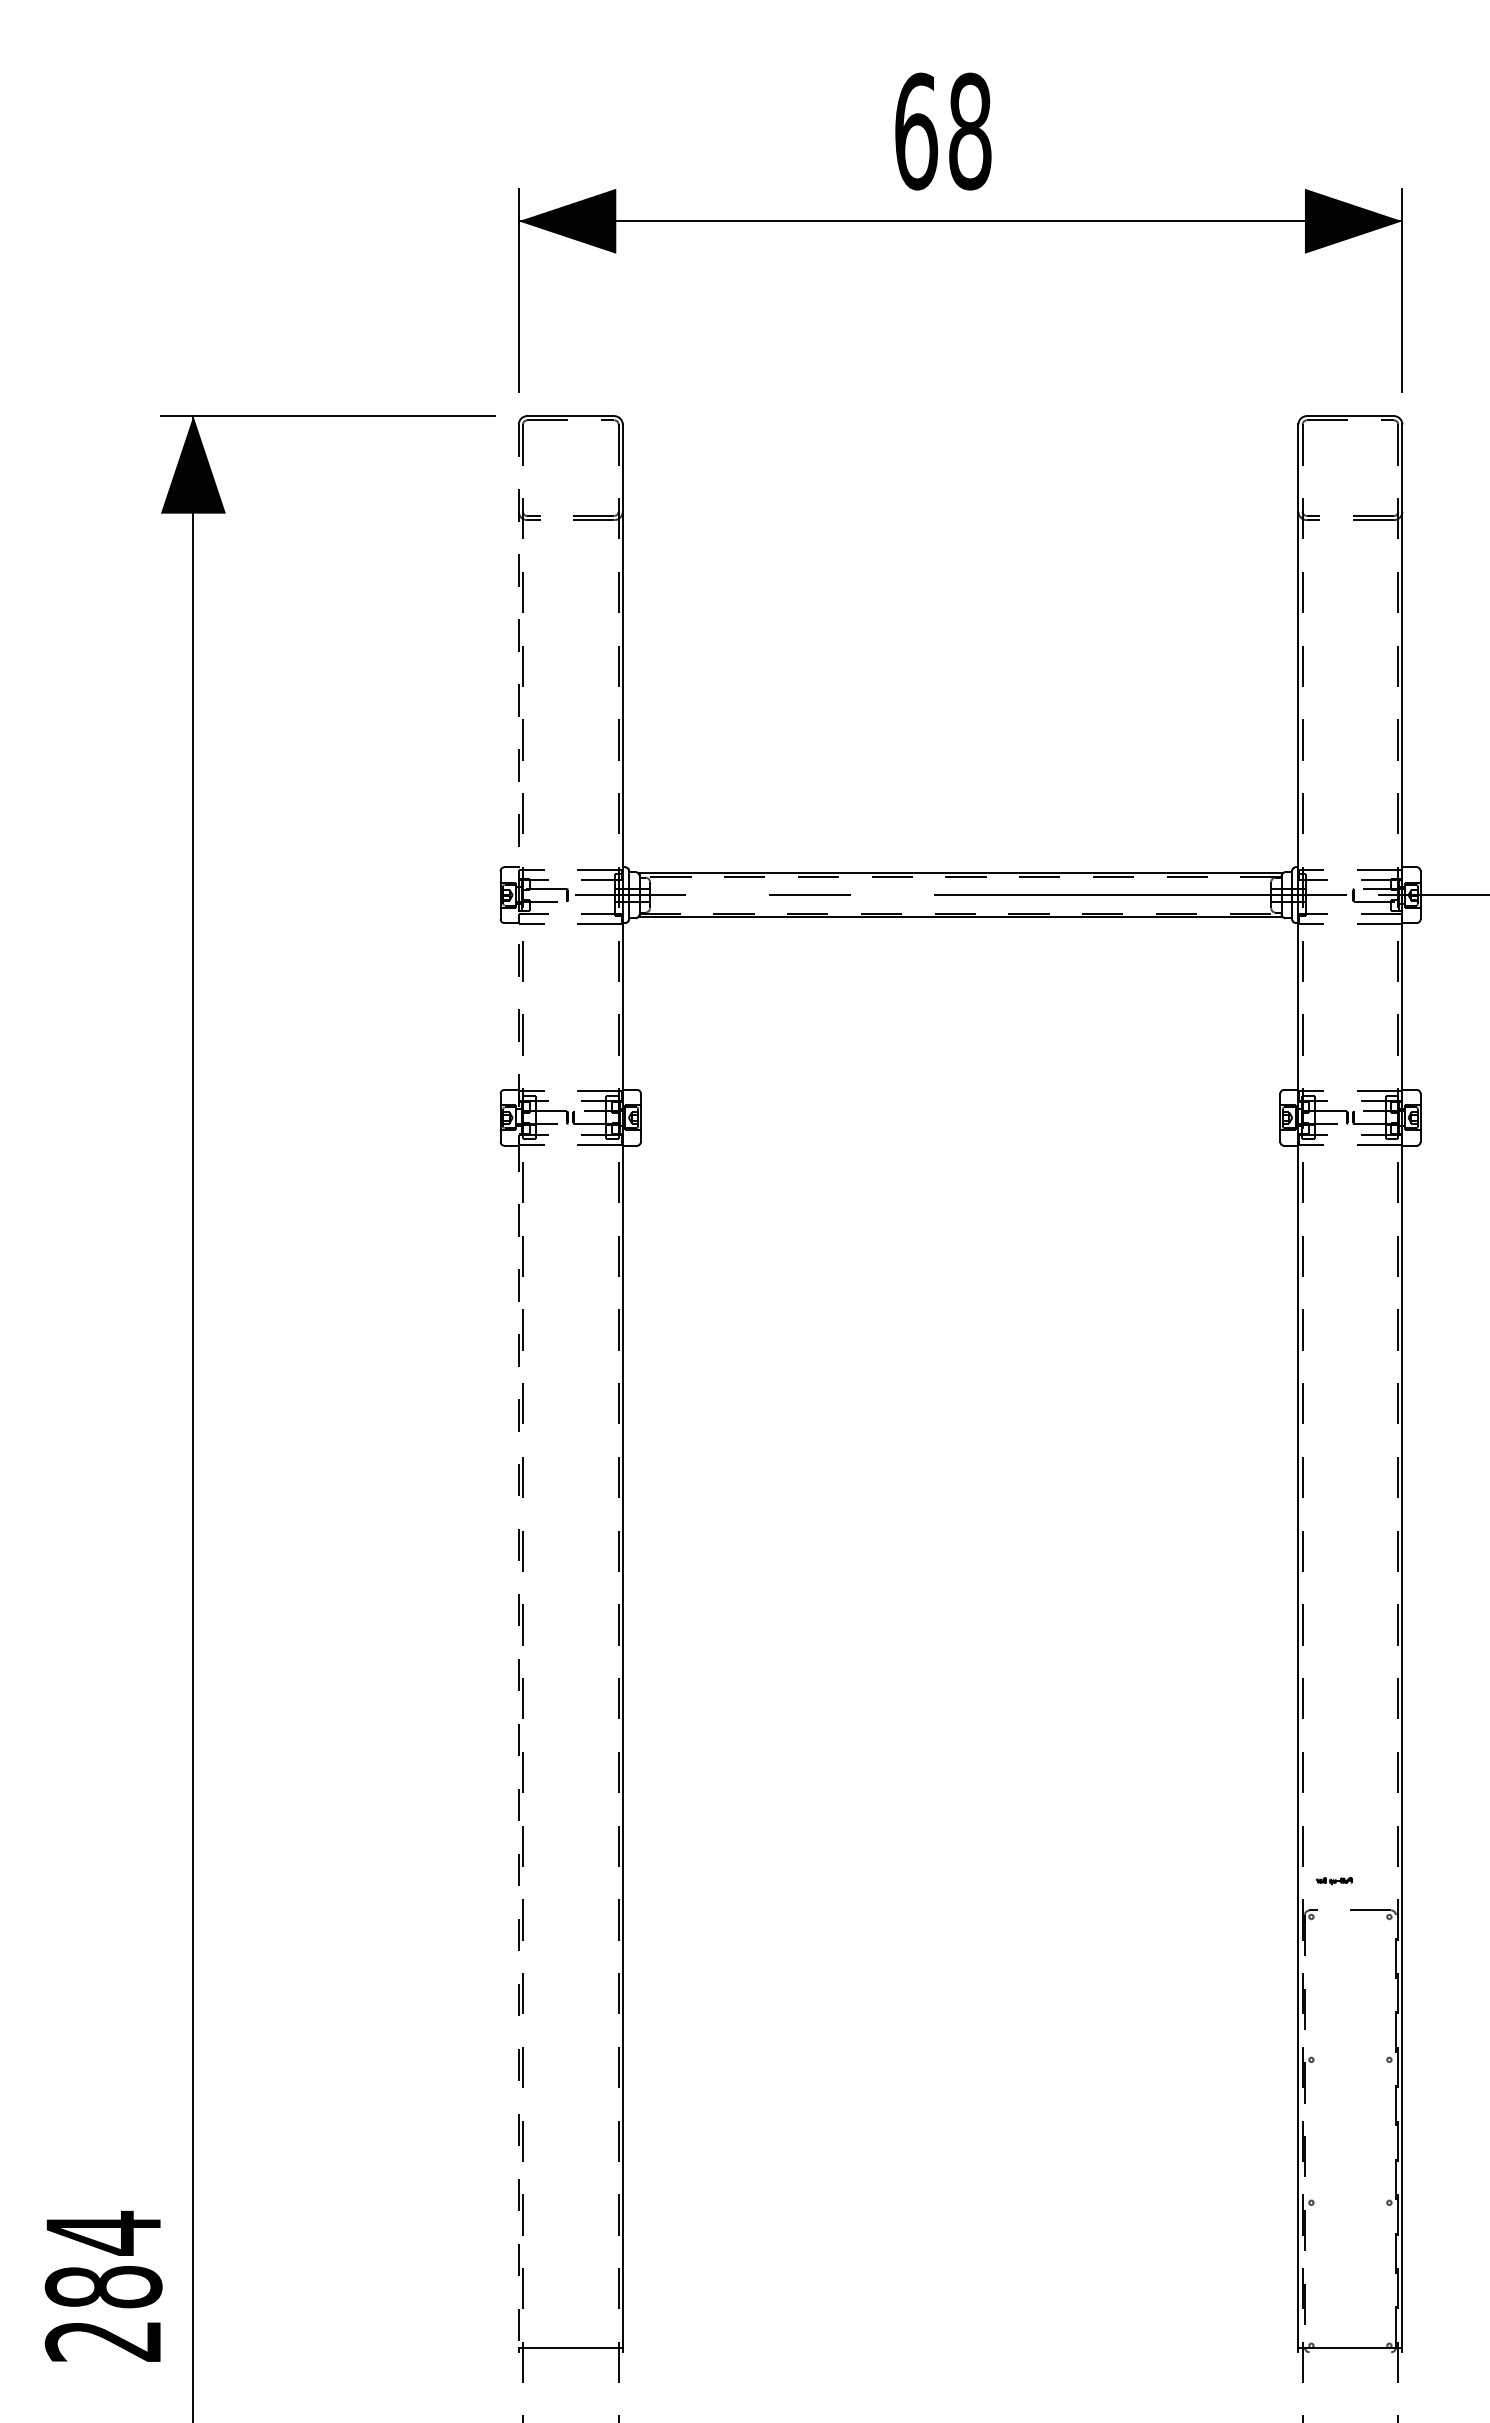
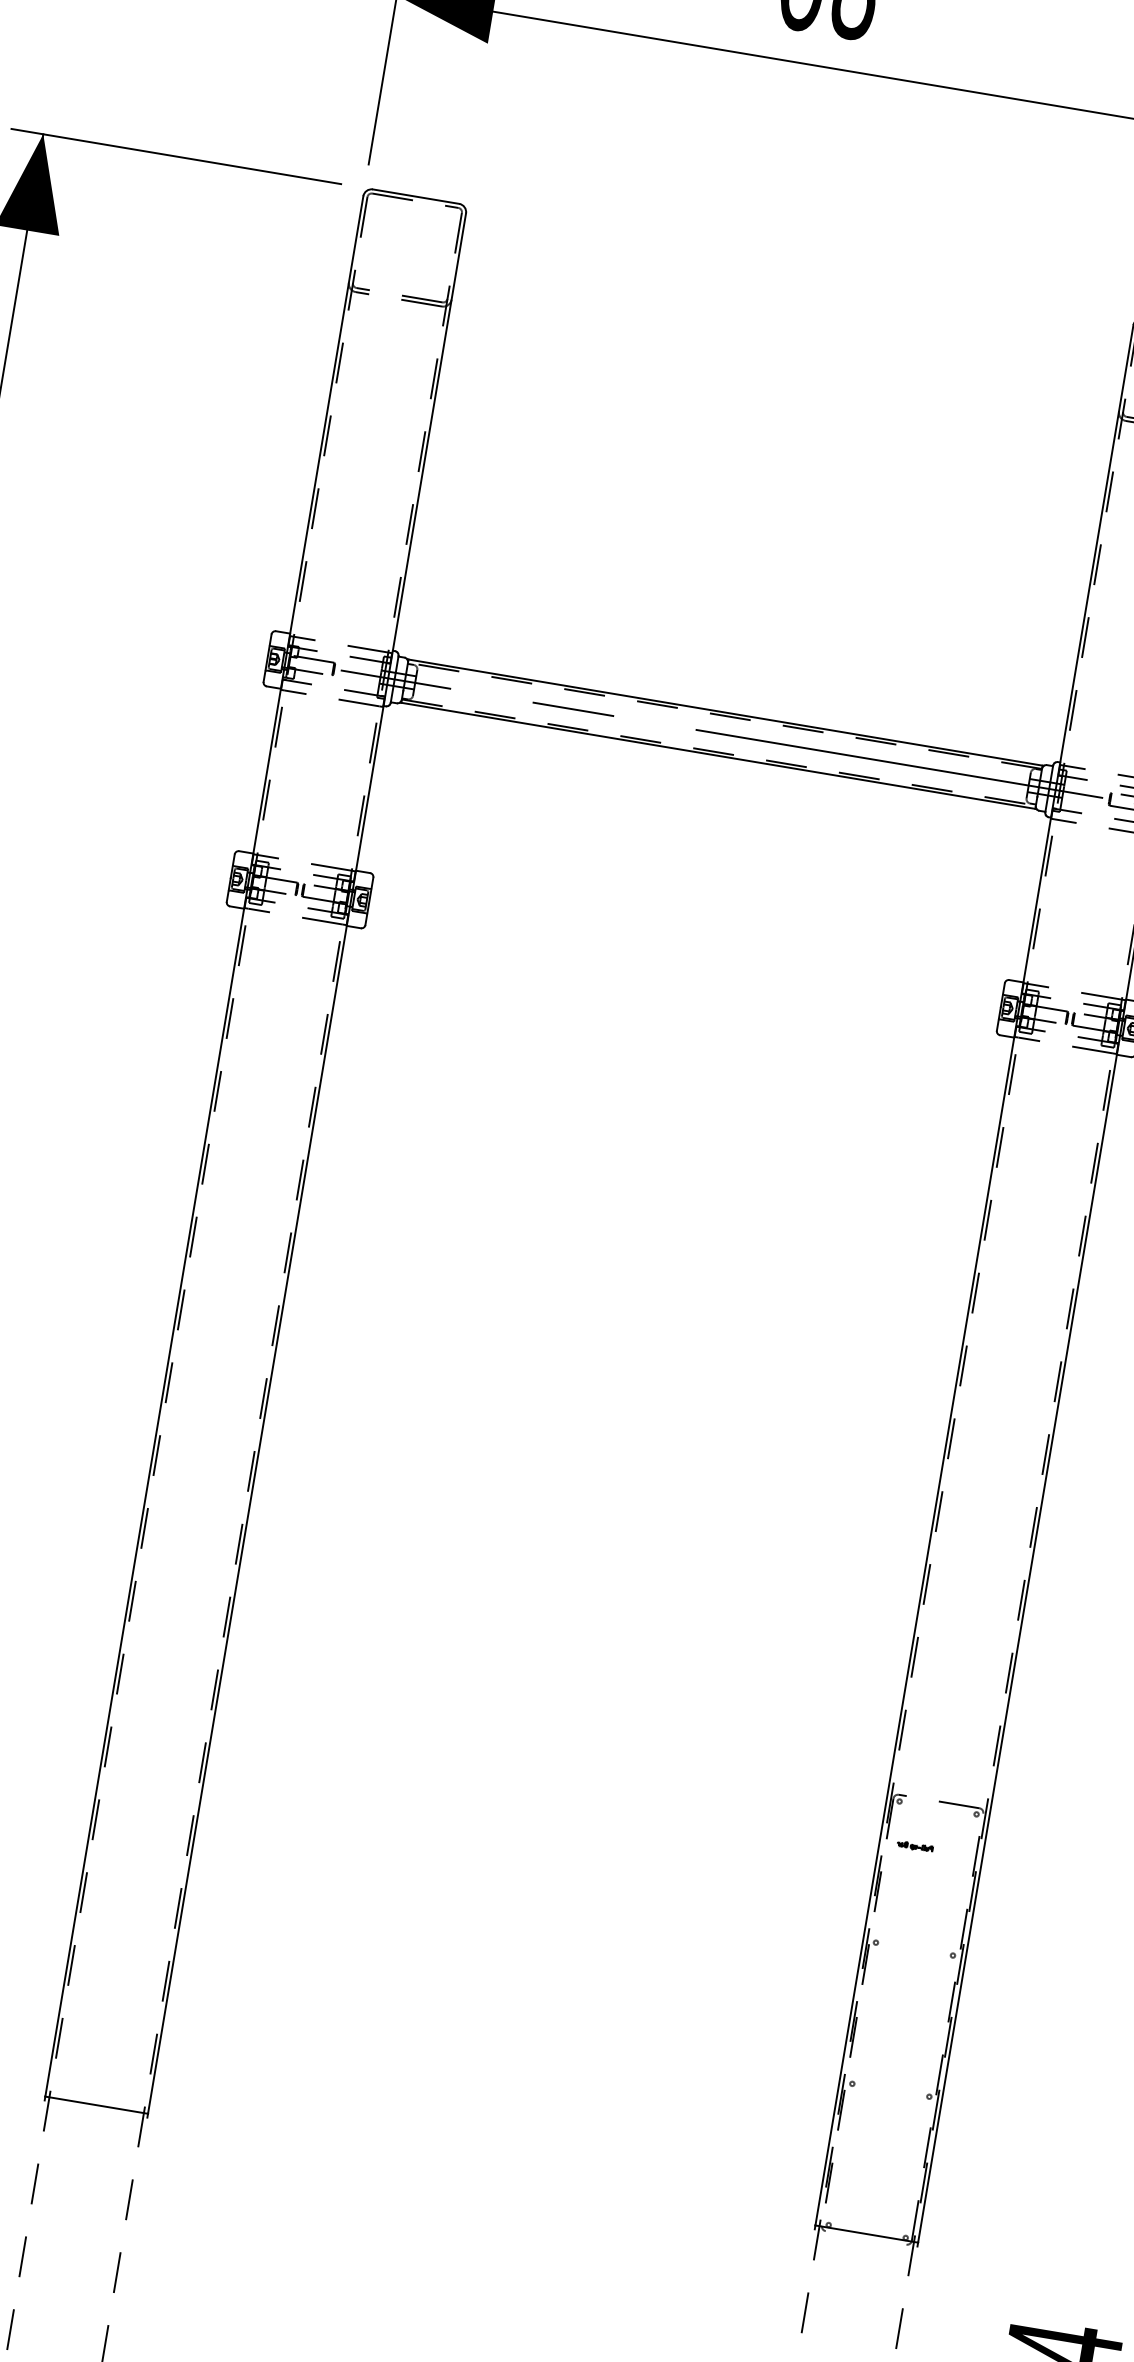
line: (518, 1386) -> (204, 1146), dashed -> solid
part: (1333, 1881) -> (914, 1847), moved

